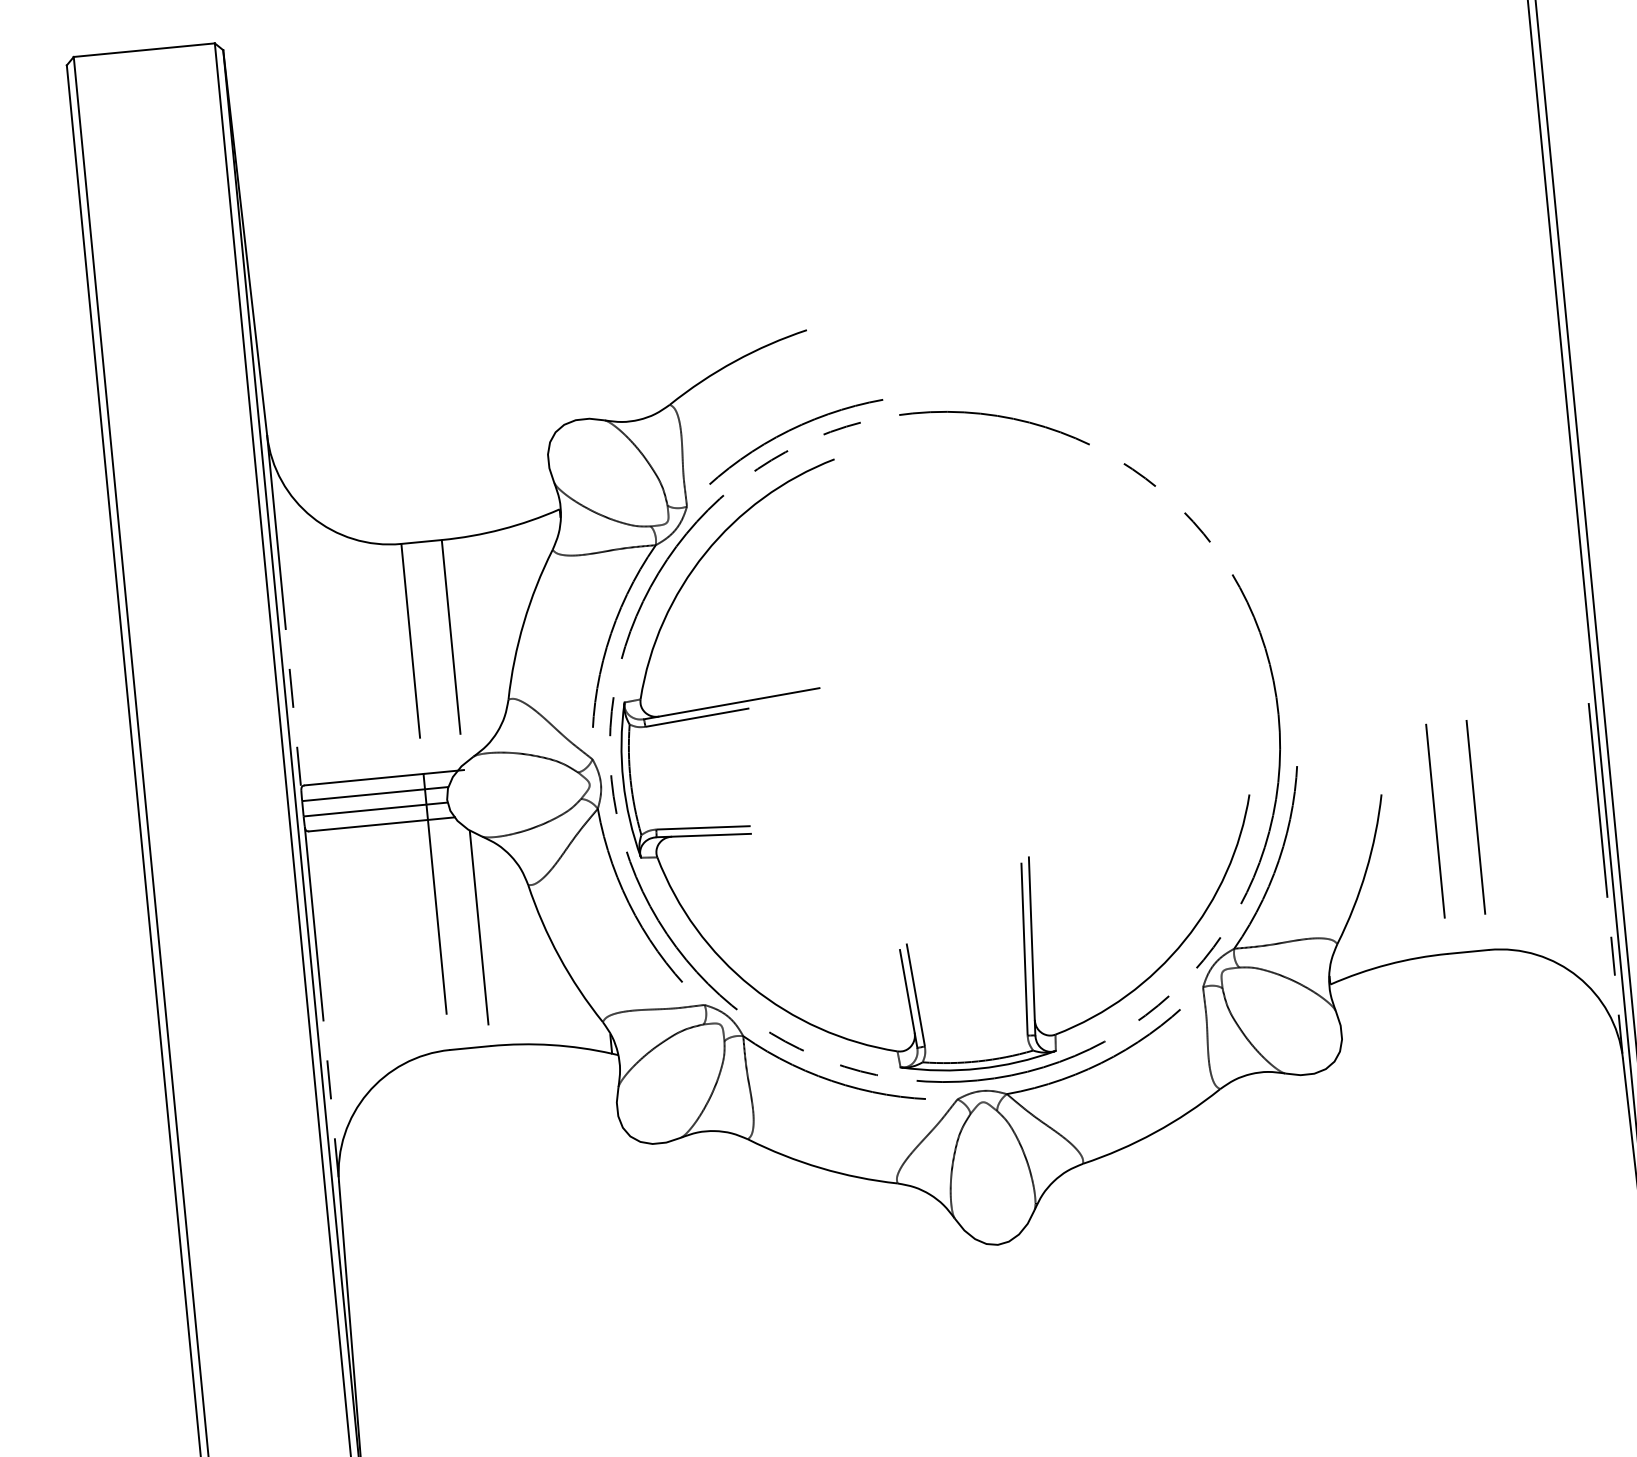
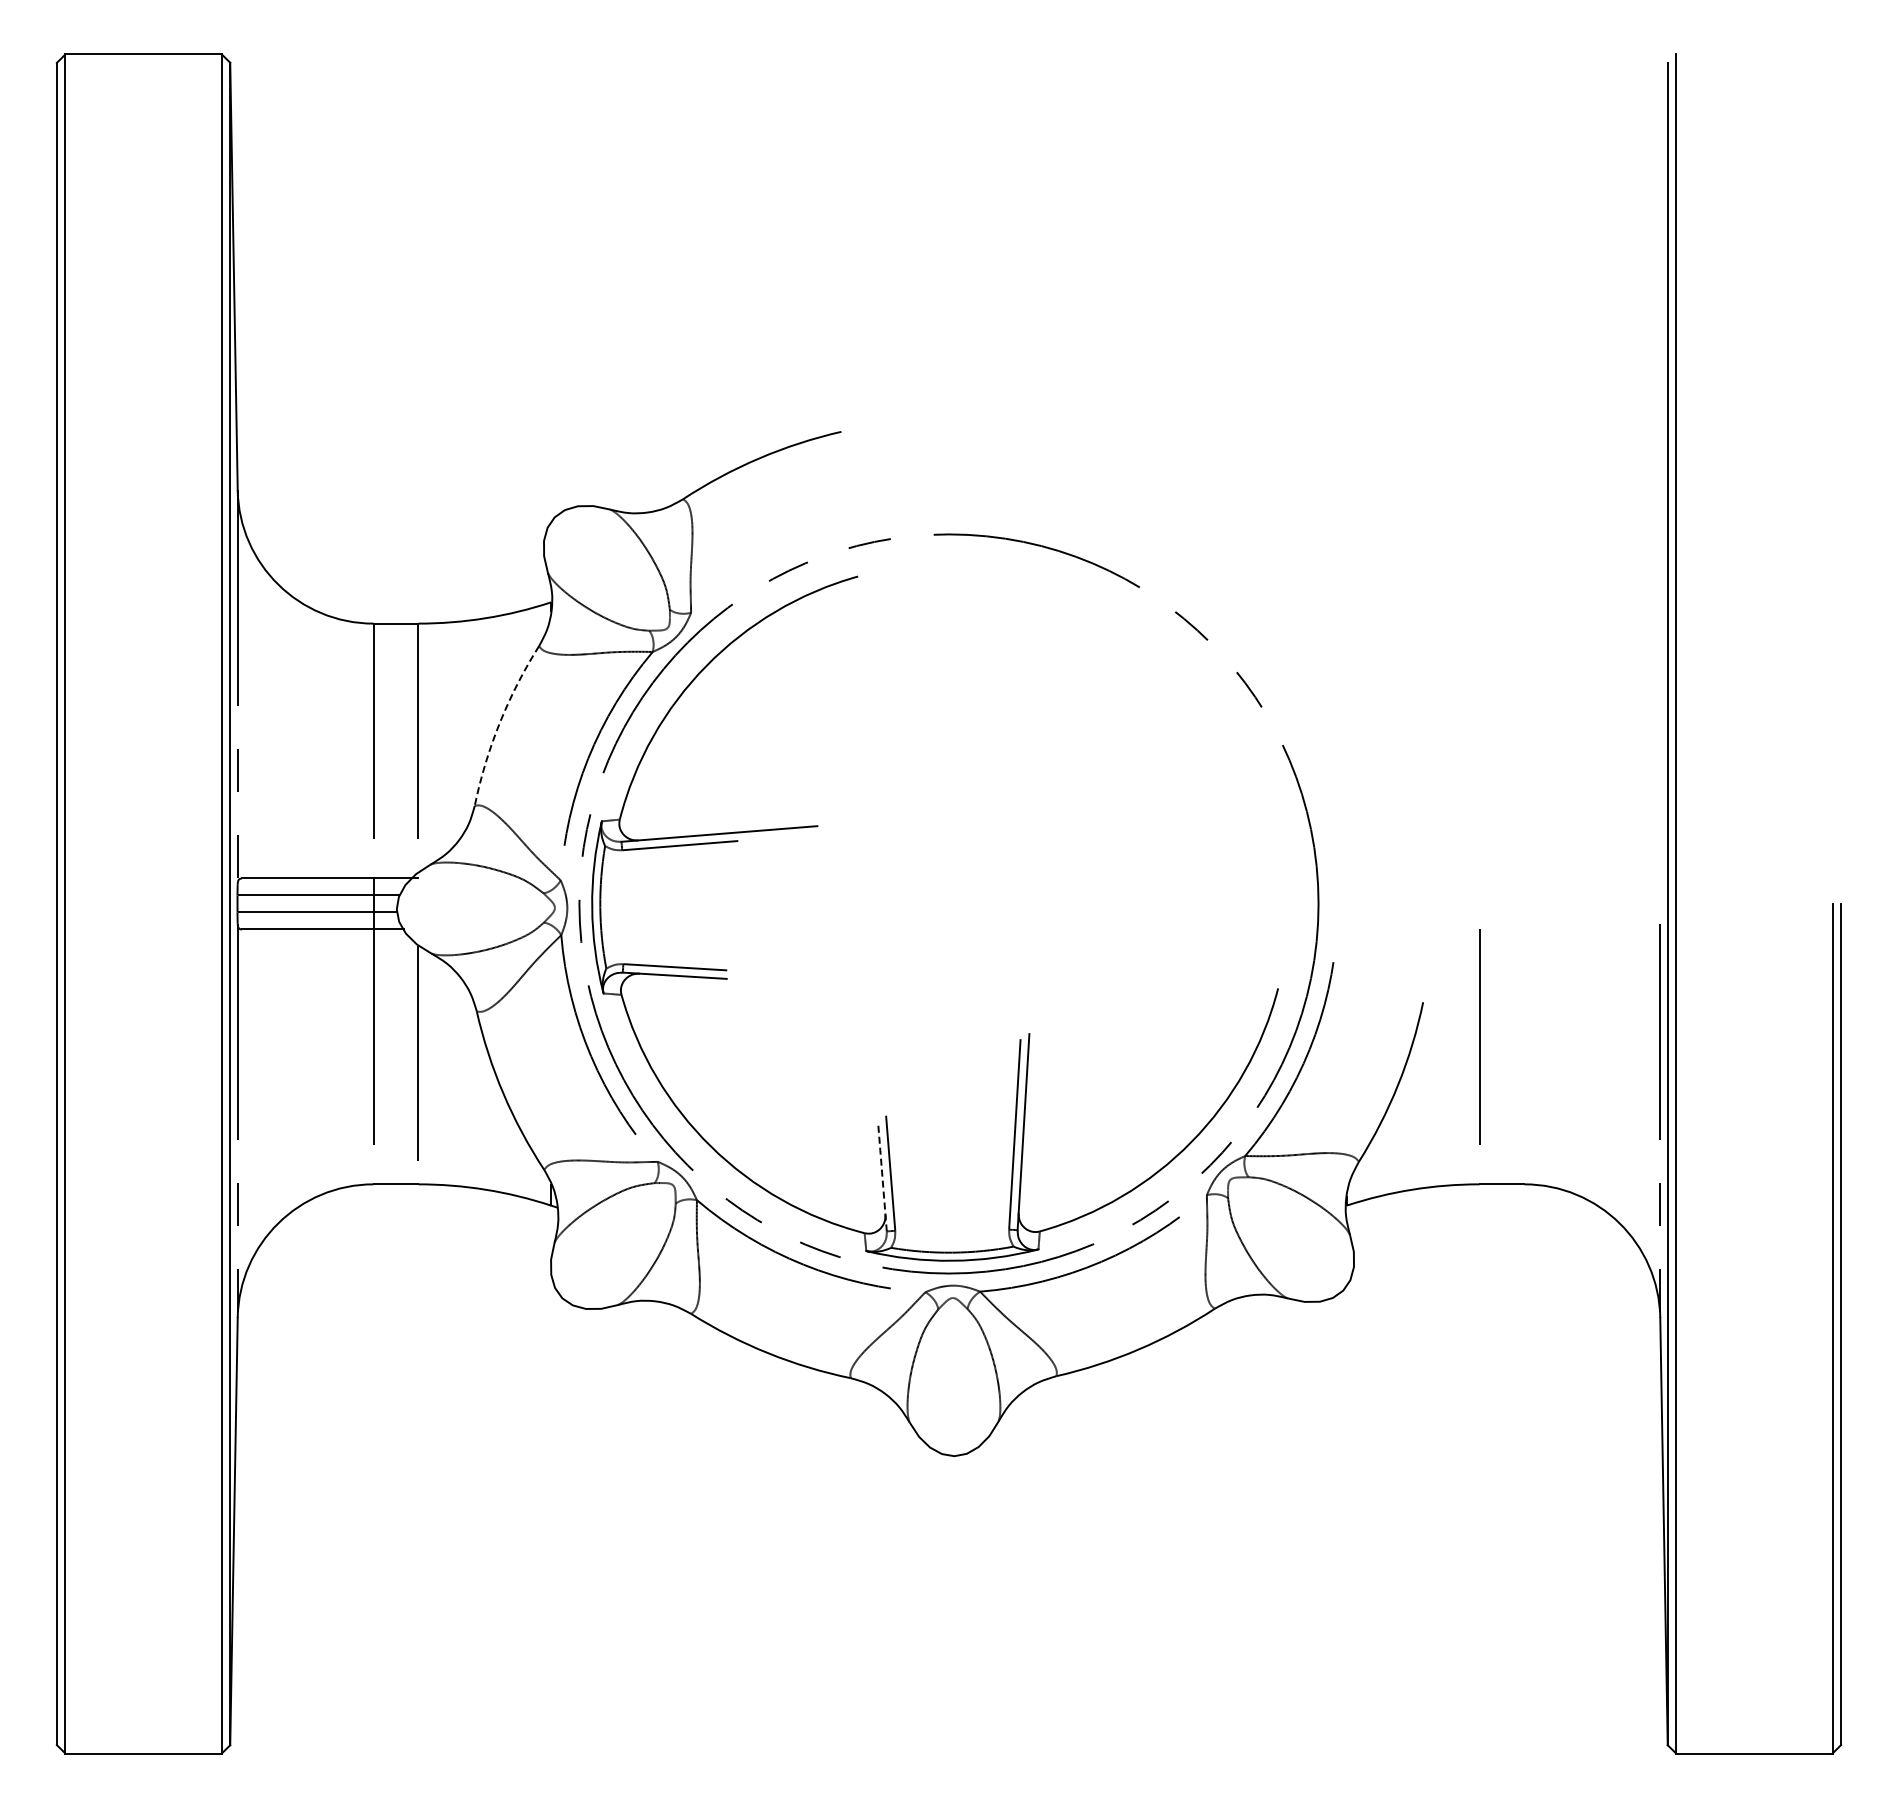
arc: (792, 430) -> (814, 540), removed
arc: (523, 623) -> (499, 723), solid -> dashed
line: (1475, 816) -> (1523, 1036), removed
line: (908, 998) -> (882, 1176), solid -> dashed

